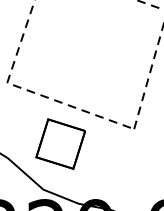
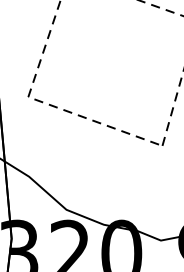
part: (60, 143) -> (84, 161), removed

